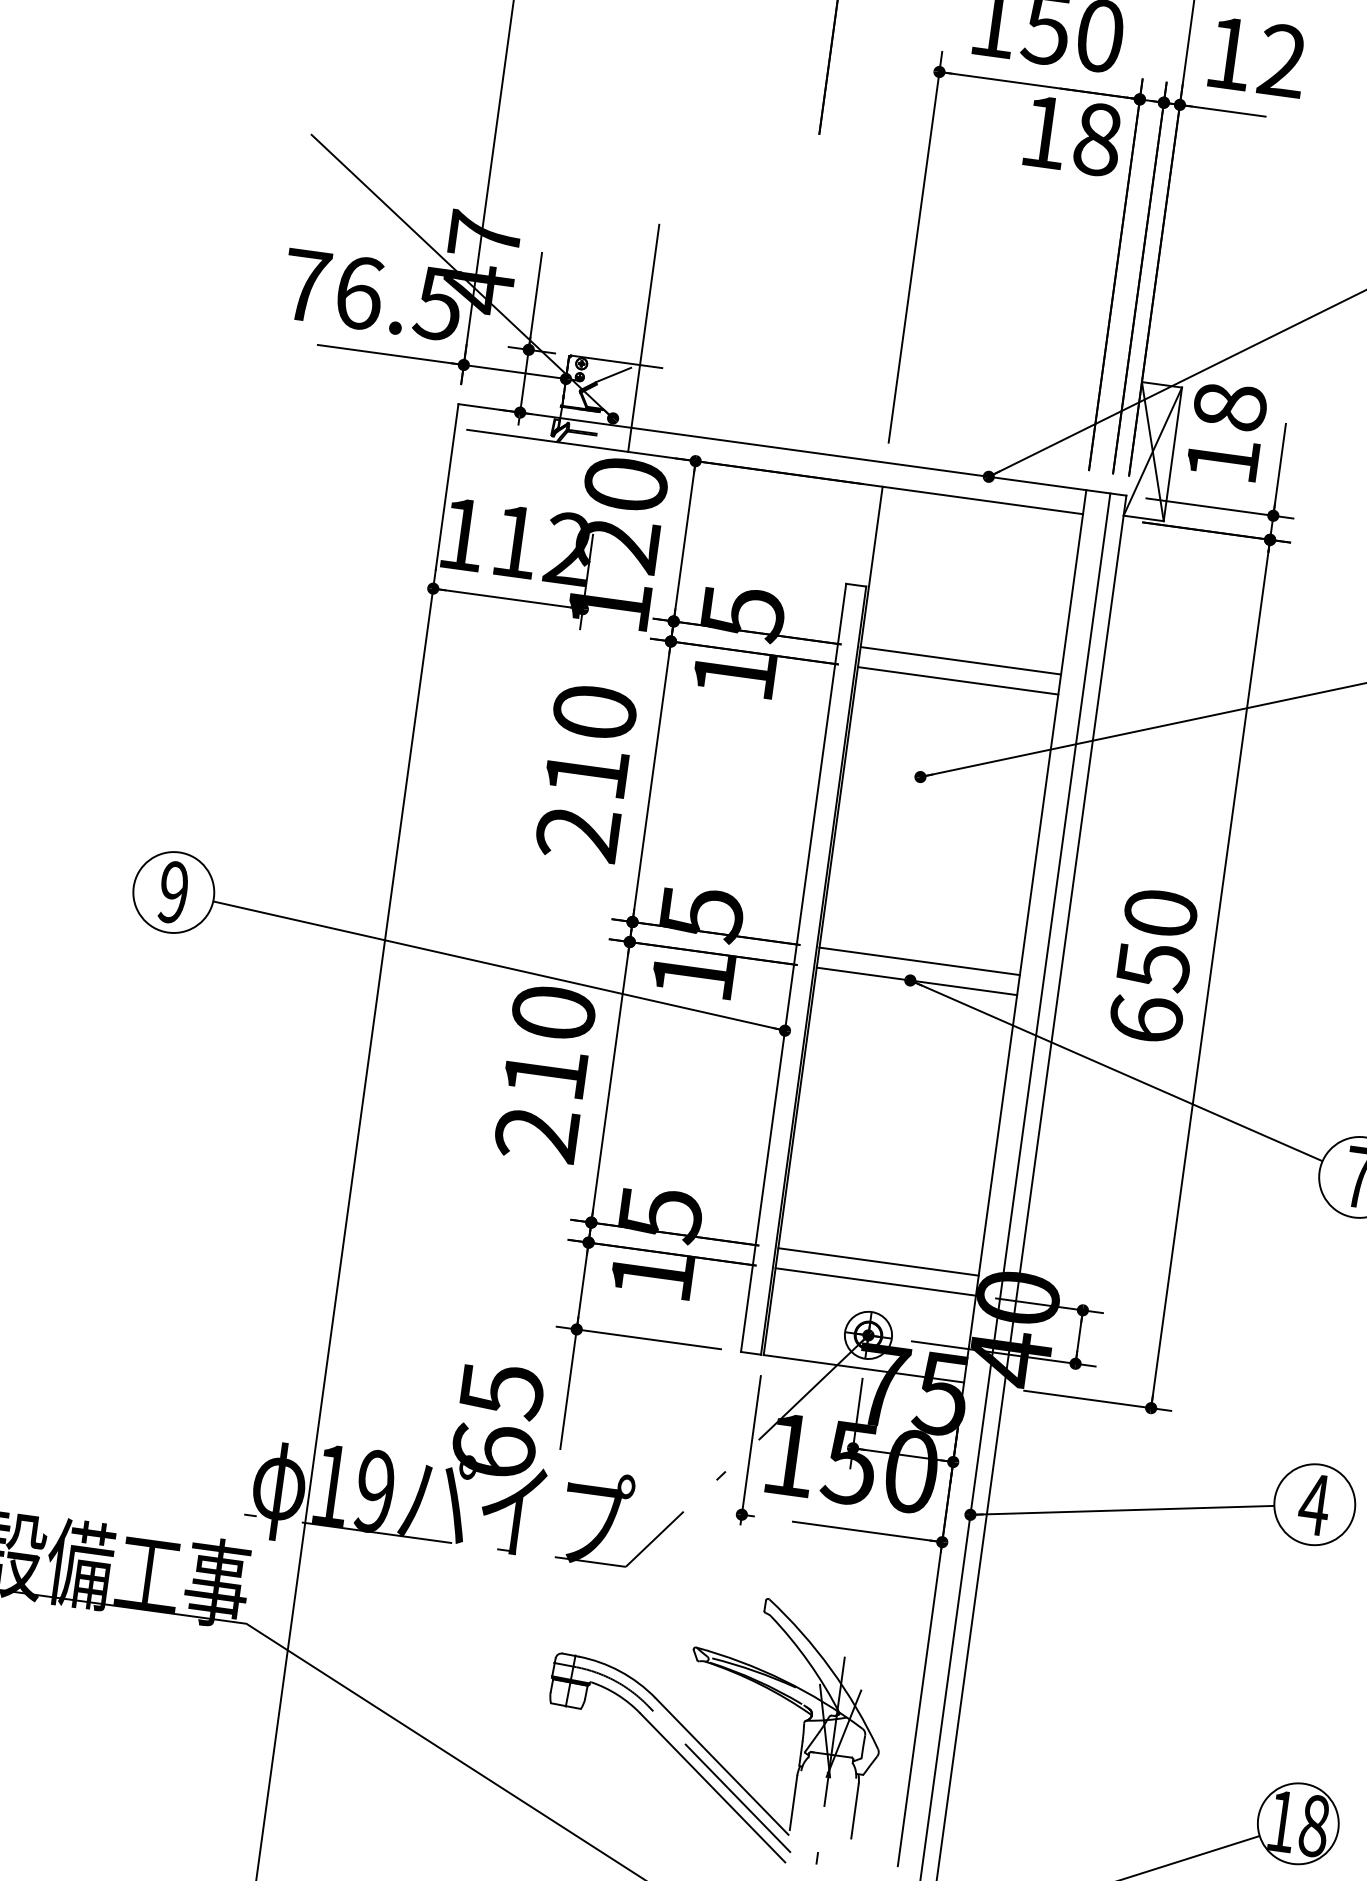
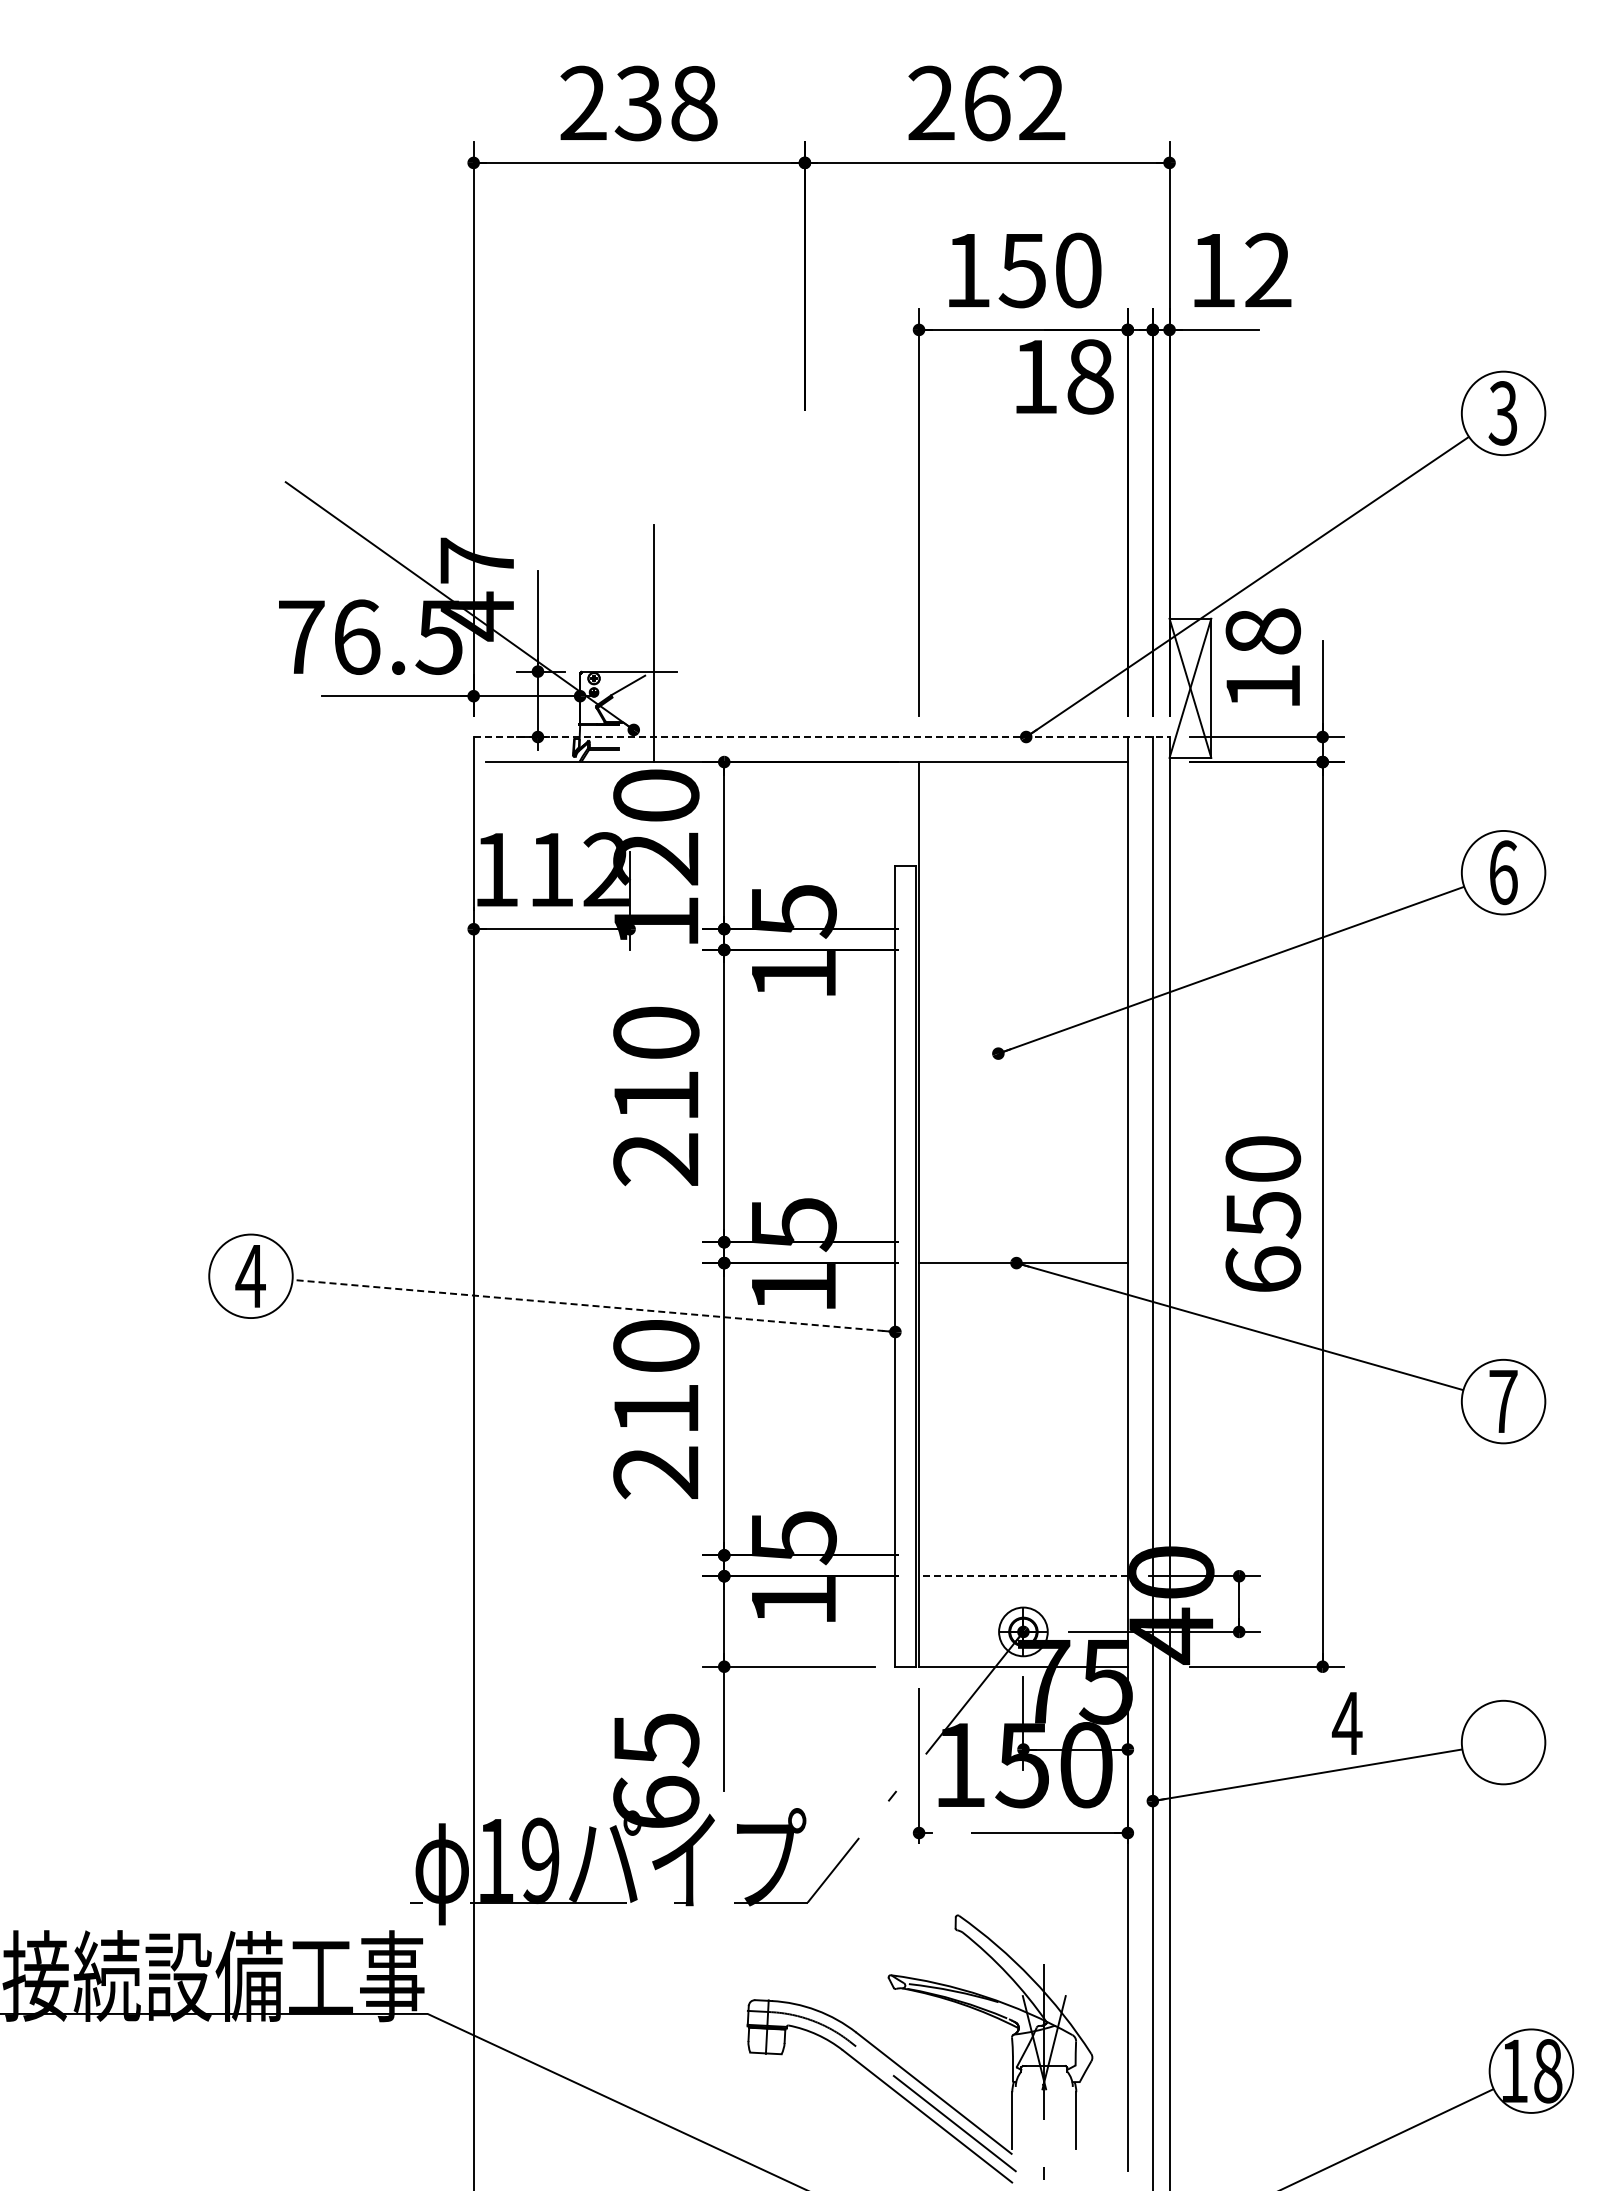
line: (792, 450) -> (821, 737), solid -> dashed
line: (960, 661) -> (1023, 929), removed
line: (958, 680) -> (1023, 949), removed
text: (173, 892) -> (250, 1276), 9 -> 4
line: (919, 961) -> (1023, 1242), removed
line: (498, 965) -> (593, 1305), solid -> dashed
line: (878, 1262) -> (1023, 1555), removed
line: (874, 1282) -> (1022, 1576), solid -> dashed
text: (1314, 1504) -> (1347, 1723), moved

